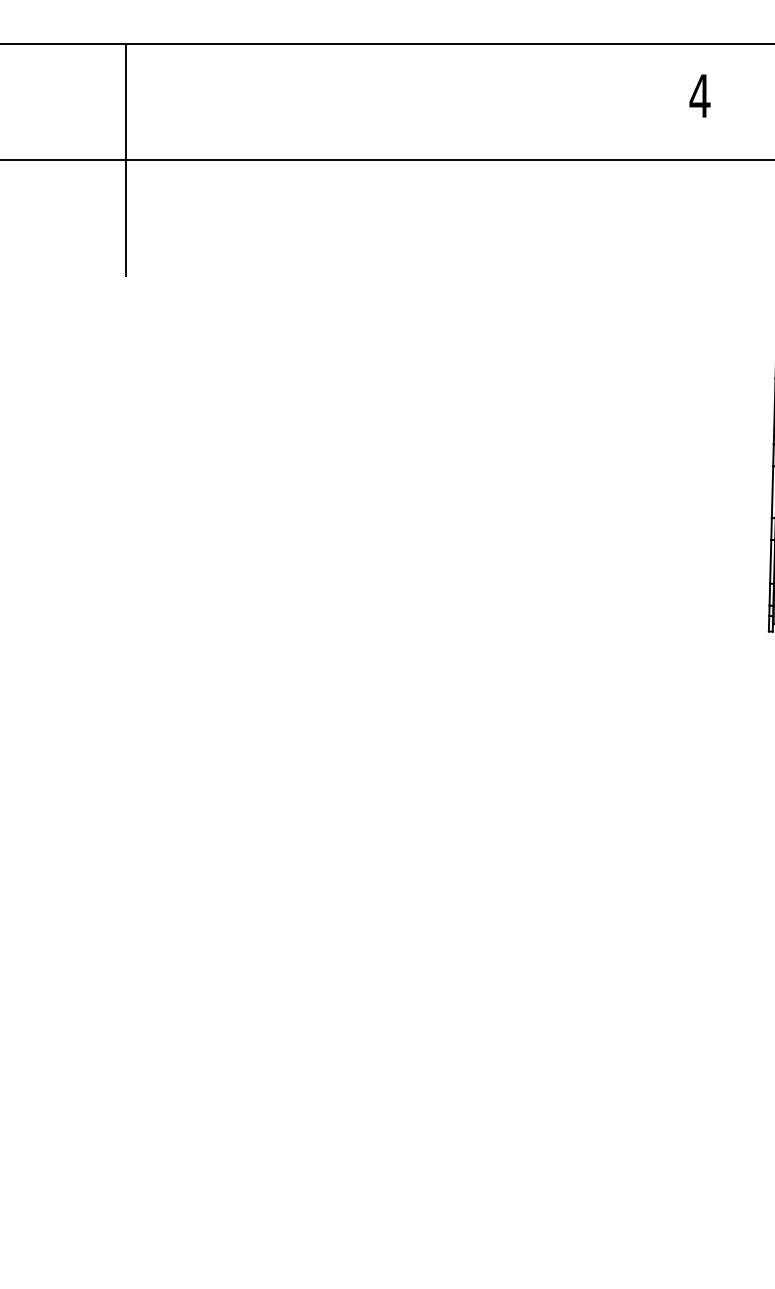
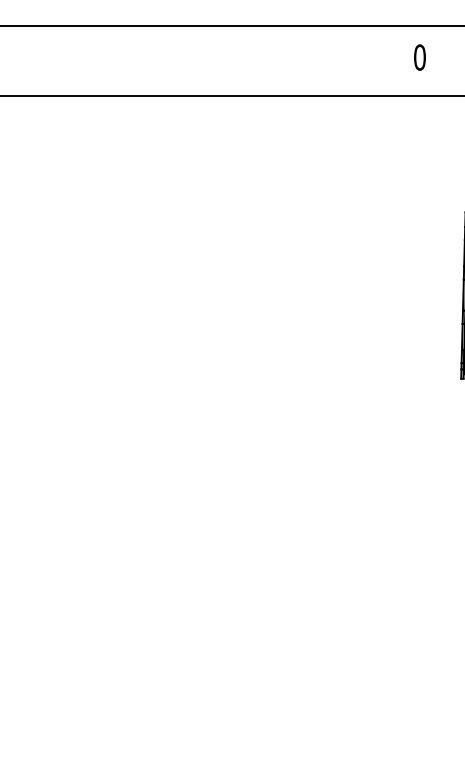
text: (699, 95) -> (419, 57), 4 -> 0
line: (125, 159) -> (75, 95), removed

